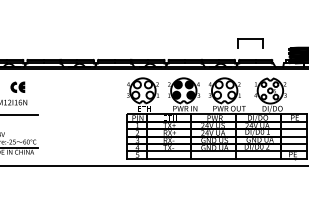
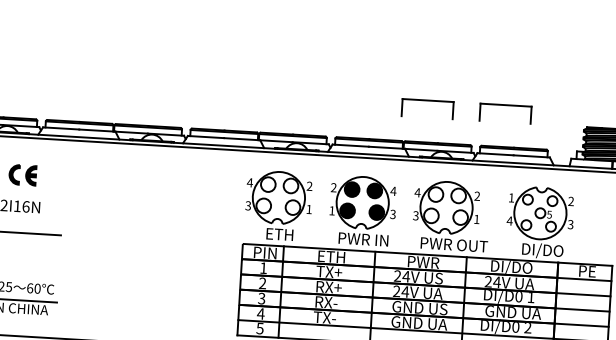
part: (212, 43) -> (427, 109), added

